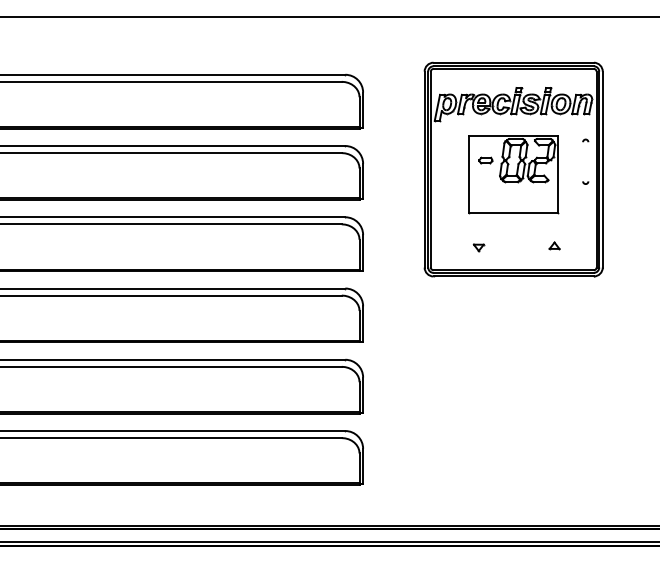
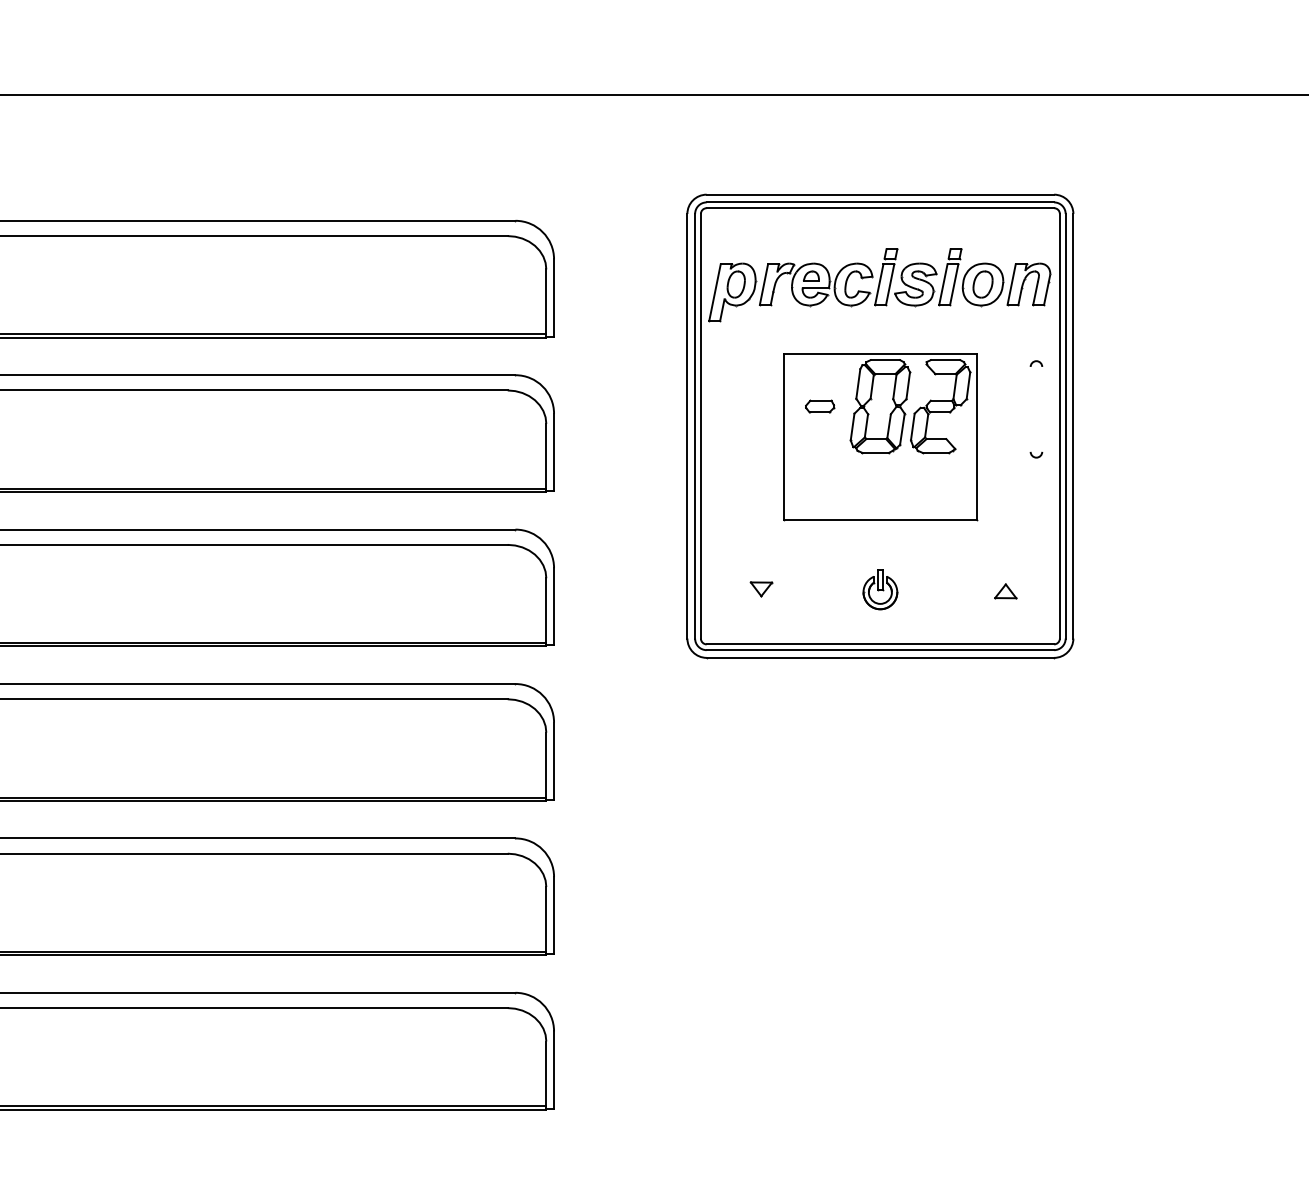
part: (514, 244) -> (882, 588), added
part: (554, 245) -> (1005, 590), moved
part: (478, 247) -> (760, 588), moved

